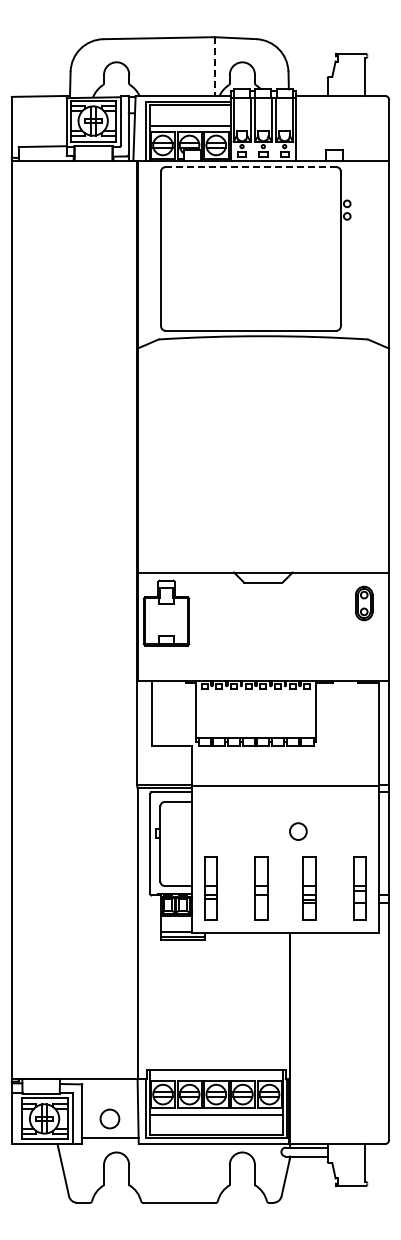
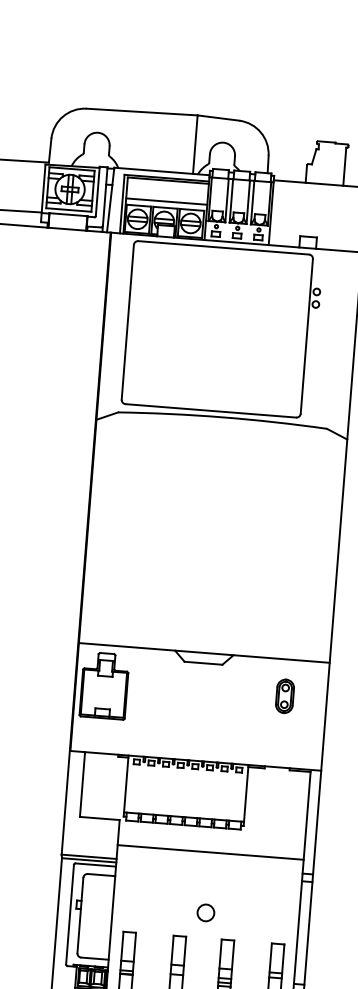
line: (214, 66) -> (195, 144), dashed -> solid
line: (250, 167) -> (223, 248), dashed -> solid
part: (364, 603) -> (285, 696), moved
line: (285, 785) -> (210, 852), moved
circle: (298, 831) -> (206, 912), moved

